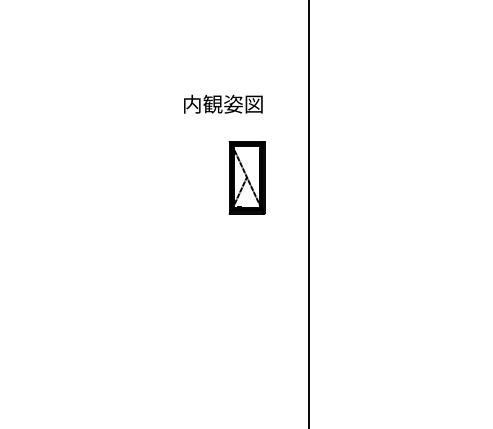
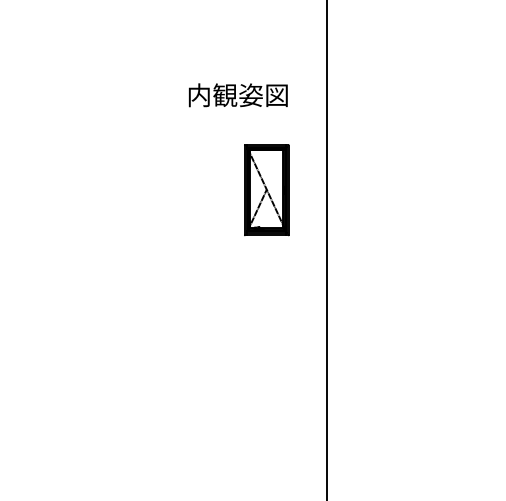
text: (223, 103) -> (238, 94), moved
part: (246, 177) -> (266, 189), moved

